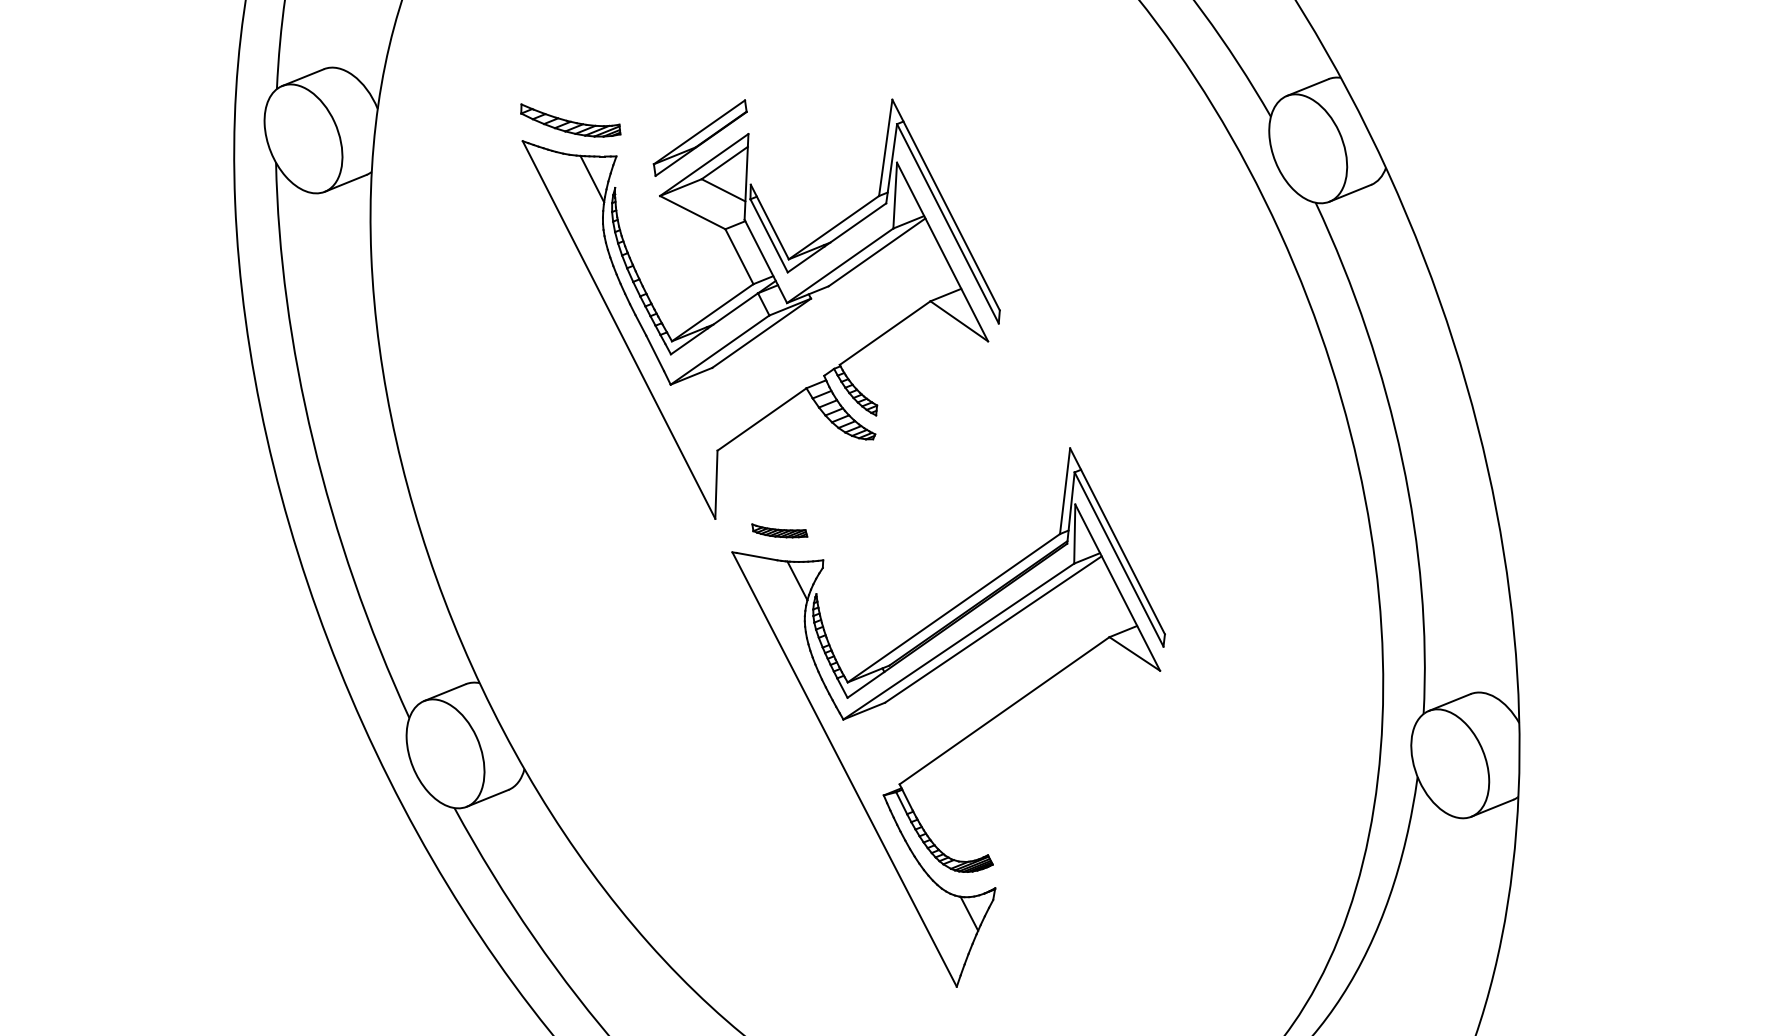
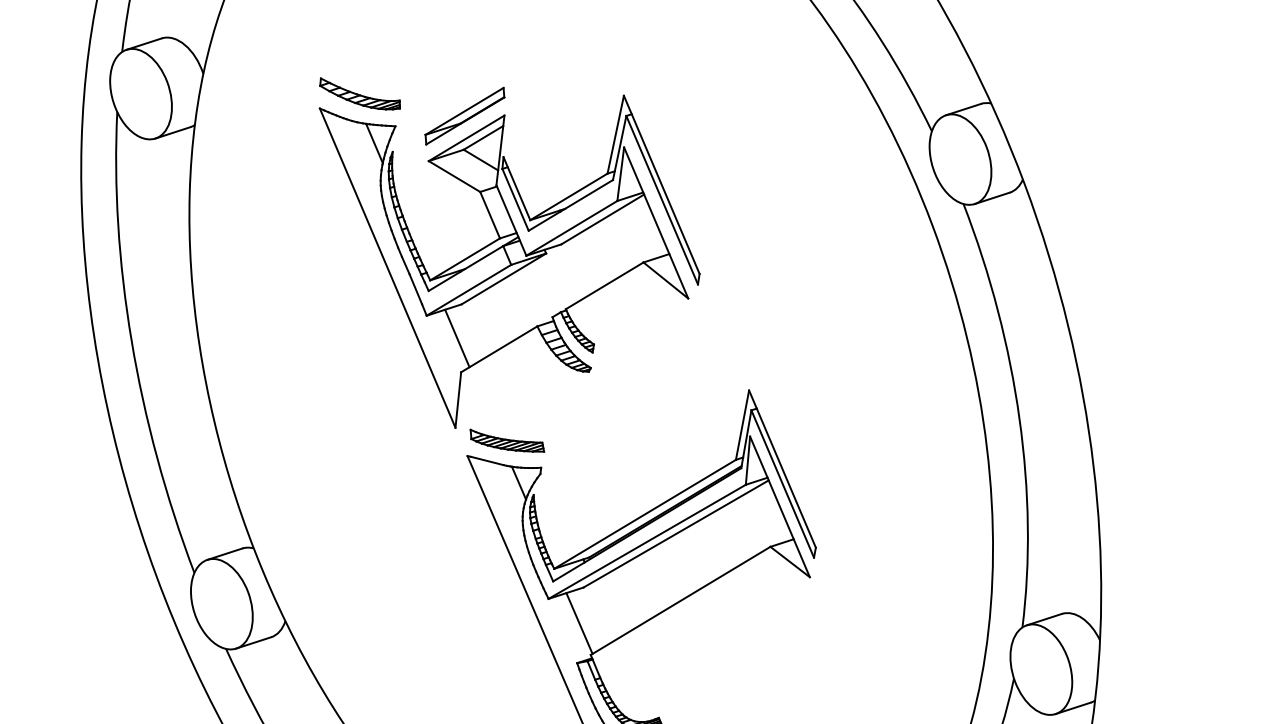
line: (709, 409) -> (456, 338), added
part: (779, 530) -> (507, 440), size x1.67
line: (882, 746) -> (578, 623), added

